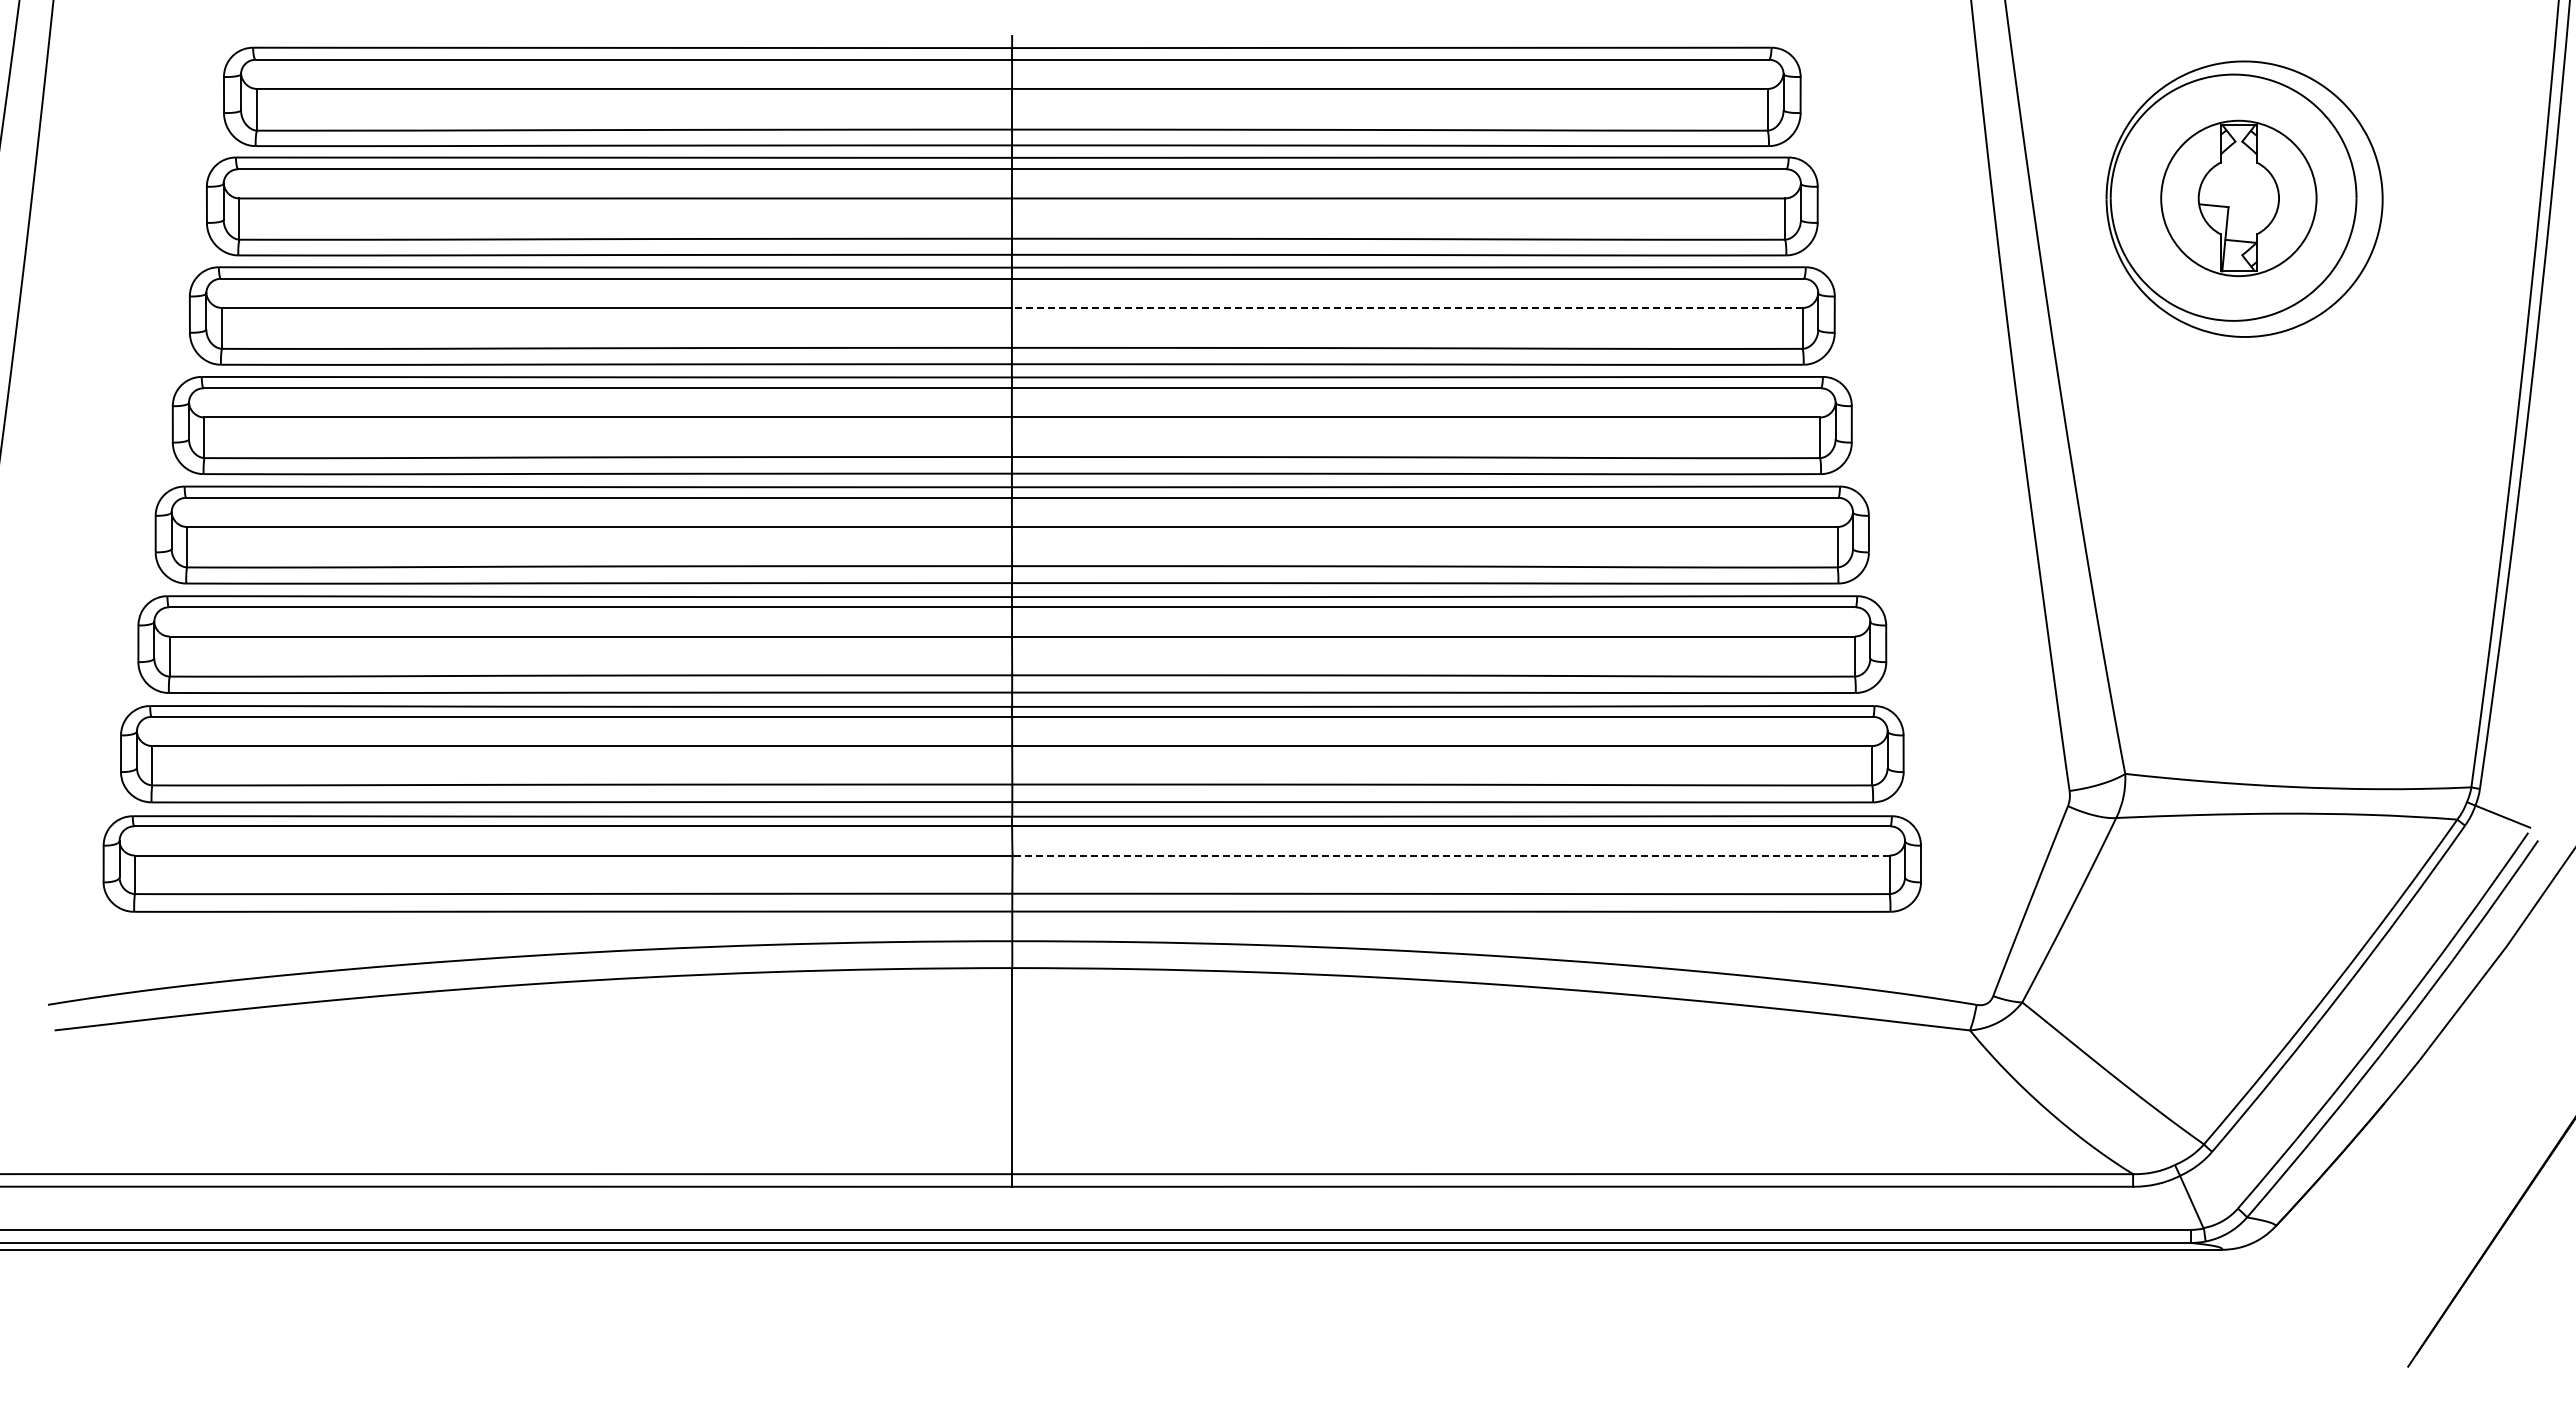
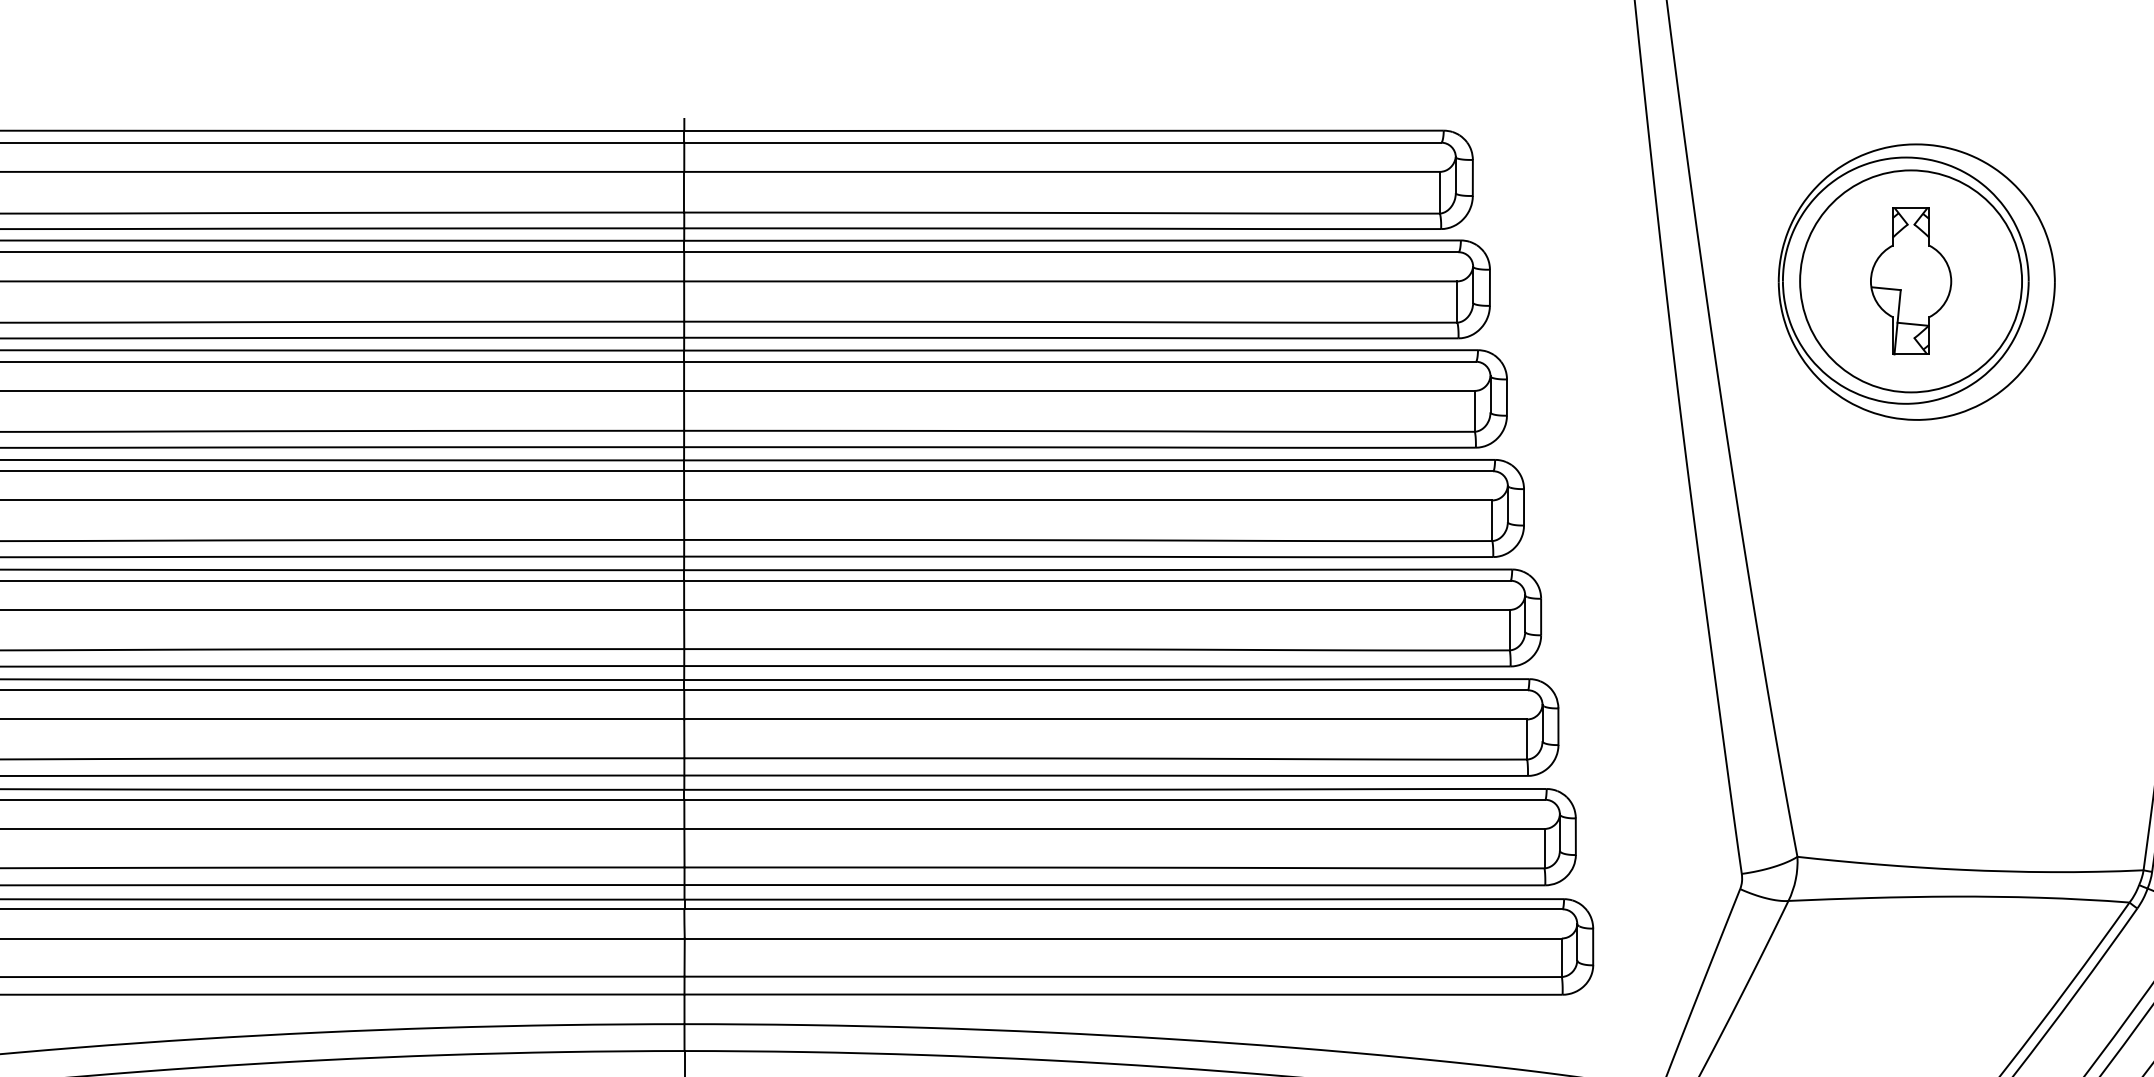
circle: (2238, 198) -> (1910, 281), size x1.43
line: (1406, 307) -> (1078, 390), dashed -> solid
line: (1451, 855) -> (1123, 938), dashed -> solid

